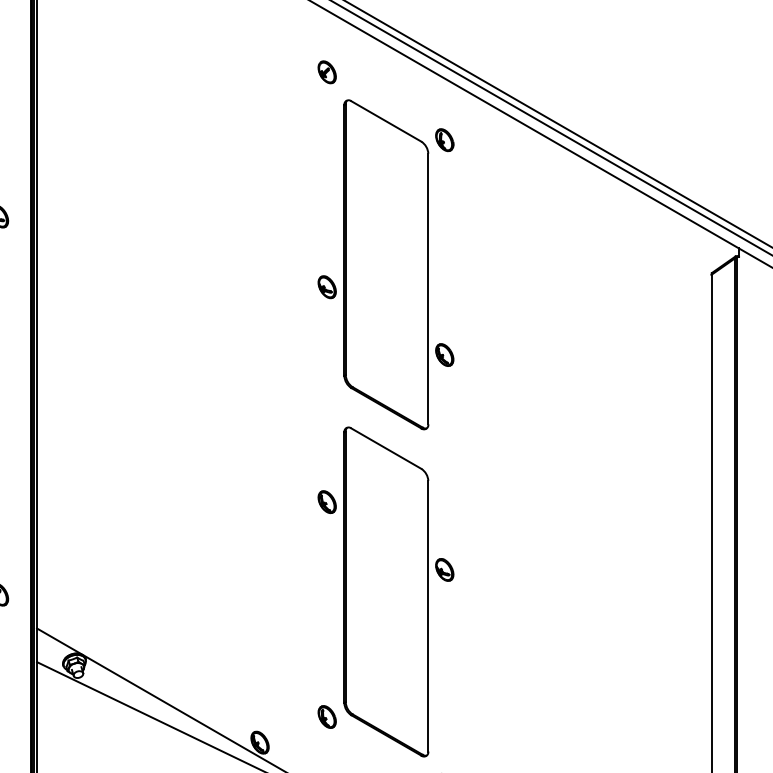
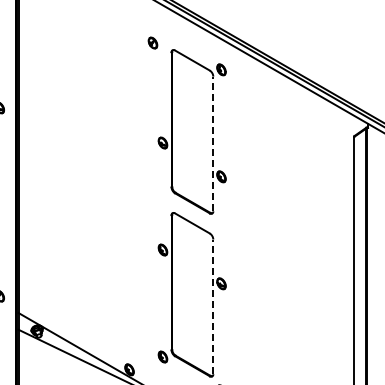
part: (326, 71) -> (152, 42), moved
line: (428, 288) -> (213, 143), solid -> dashed
line: (428, 615) -> (213, 306), solid -> dashed

